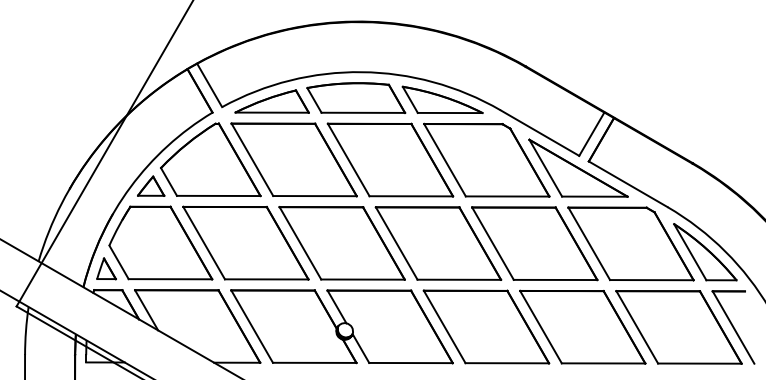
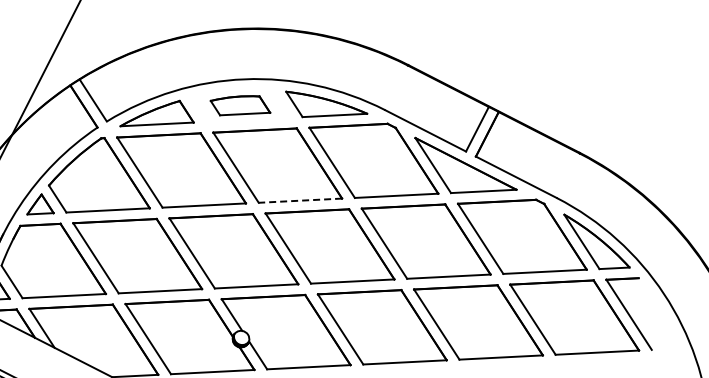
part: (356, 97) -> (240, 104), size x0.6
line: (411, 196) -> (300, 200), solid -> dashed

